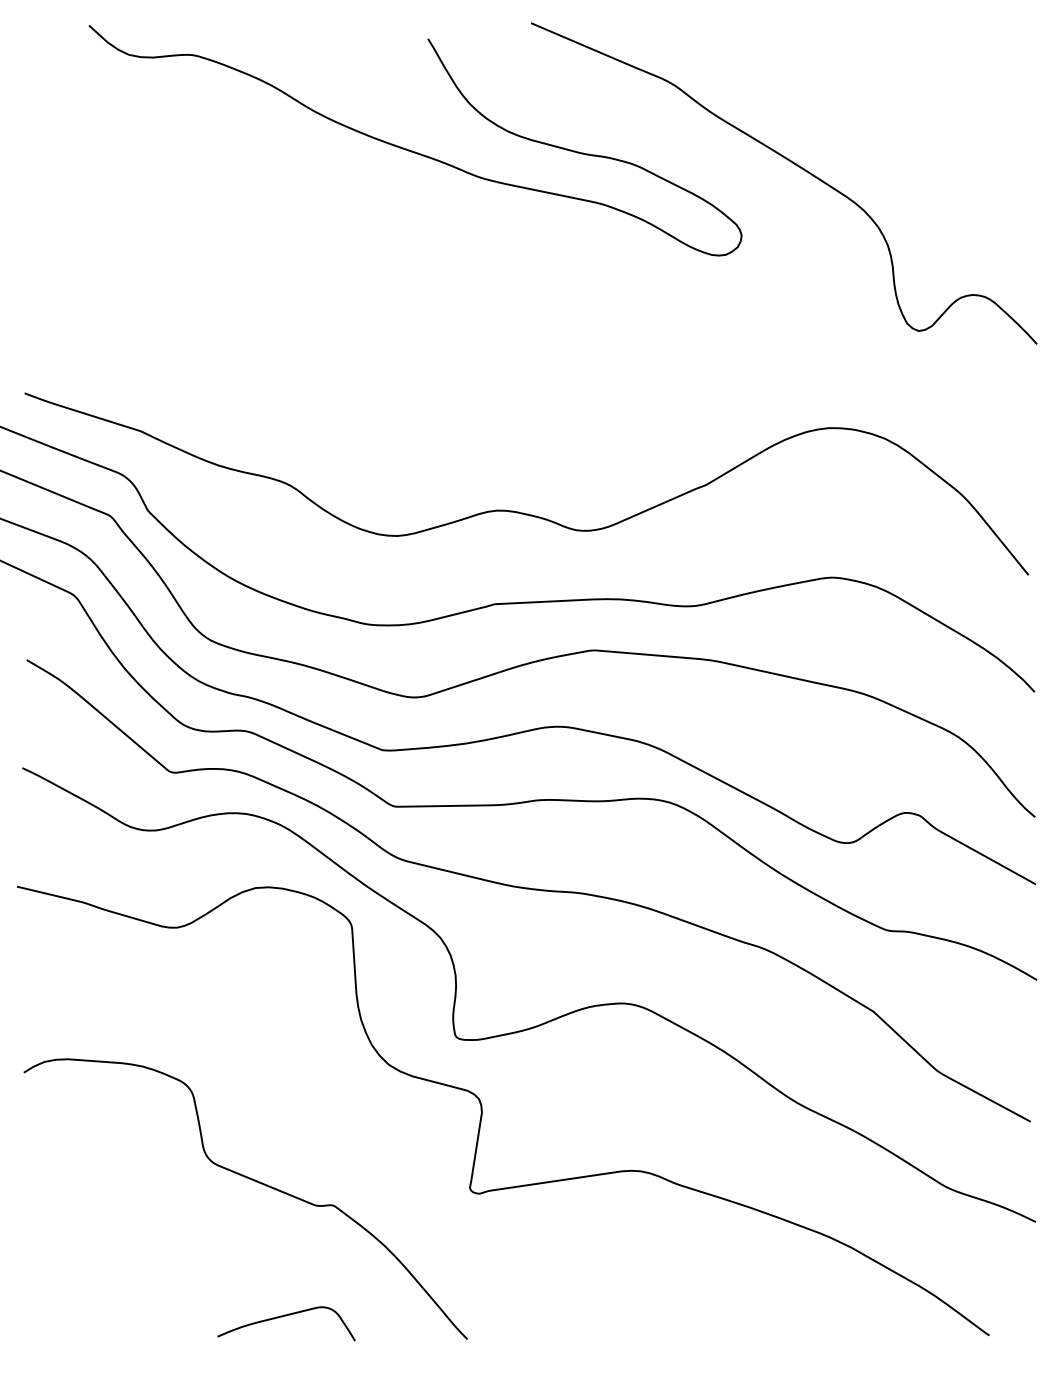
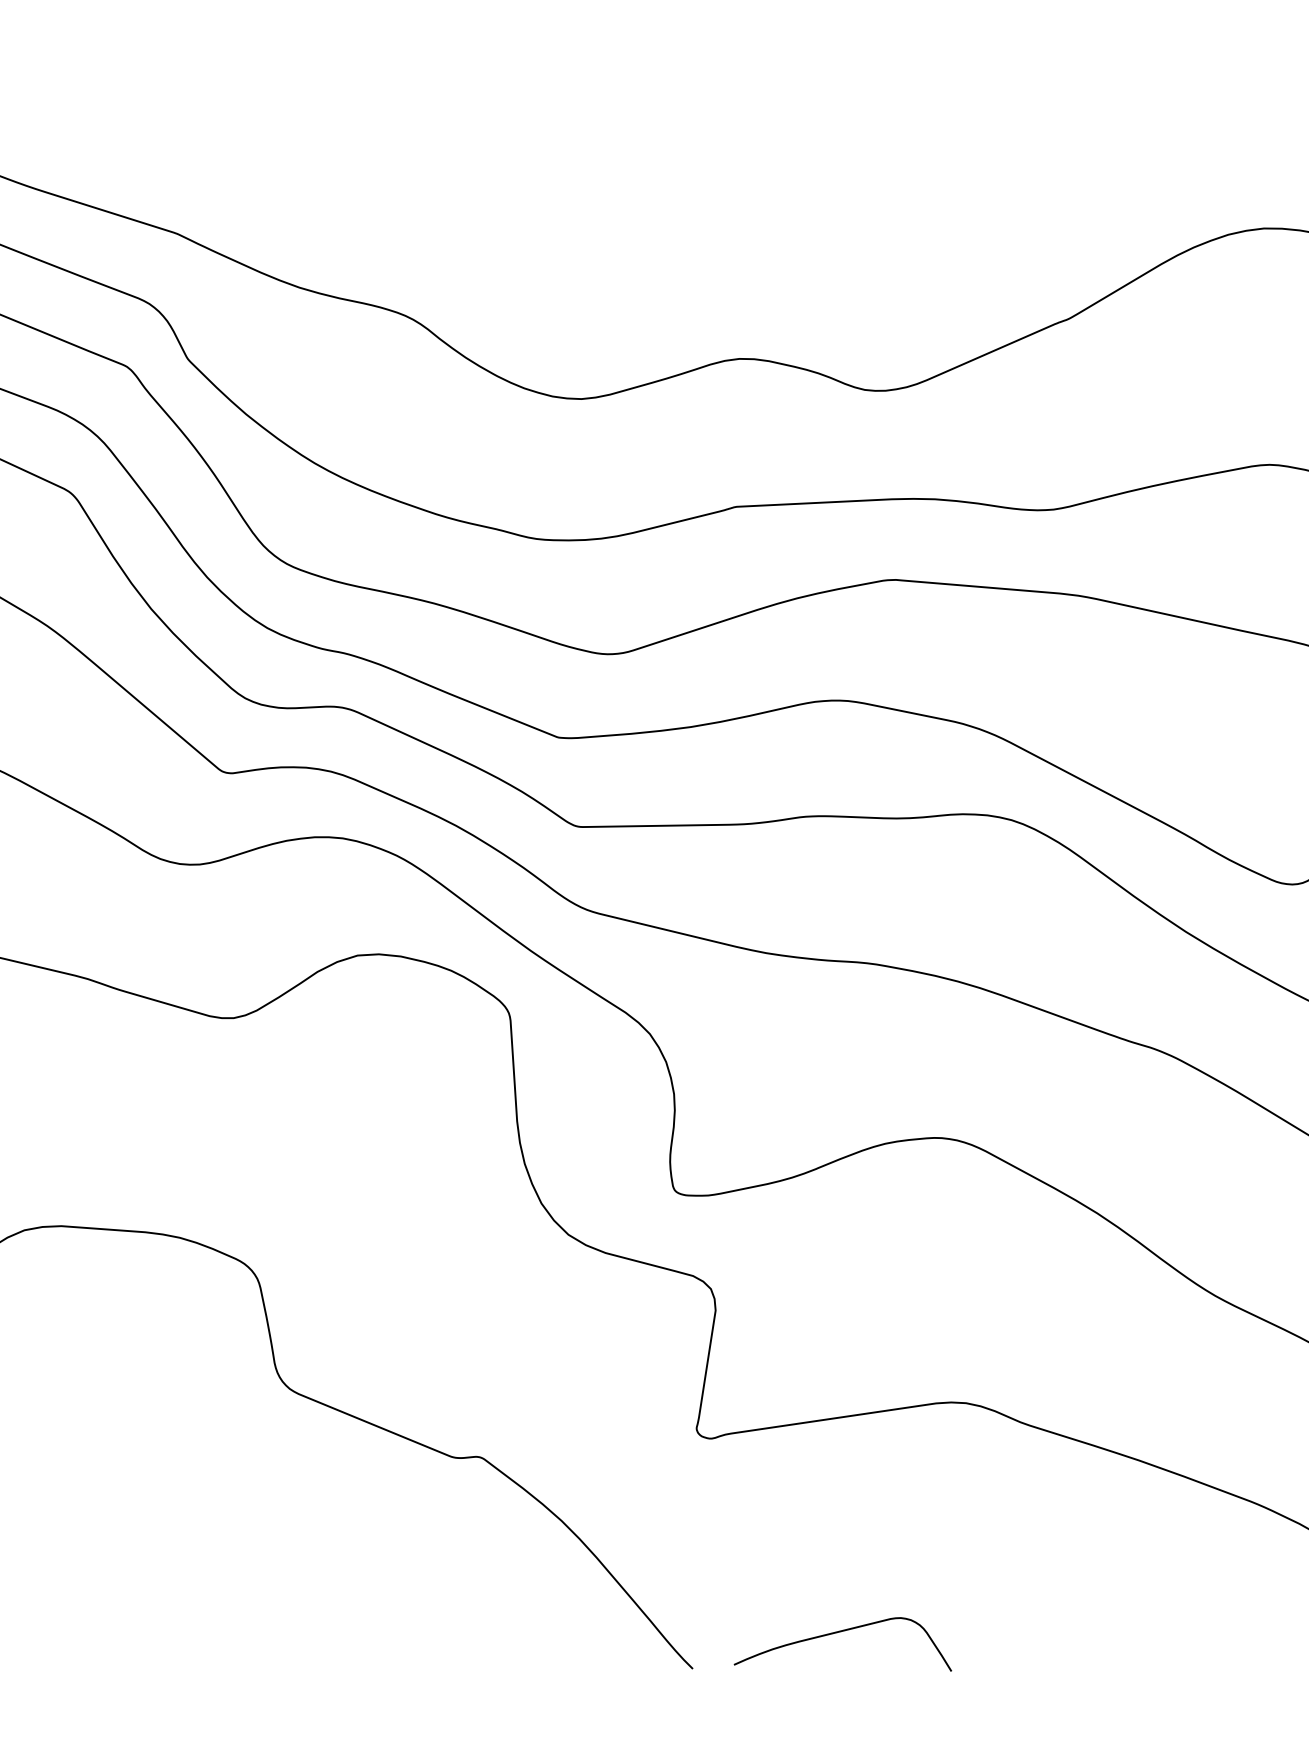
curve: (286, 1316) -> (842, 1632), moved

